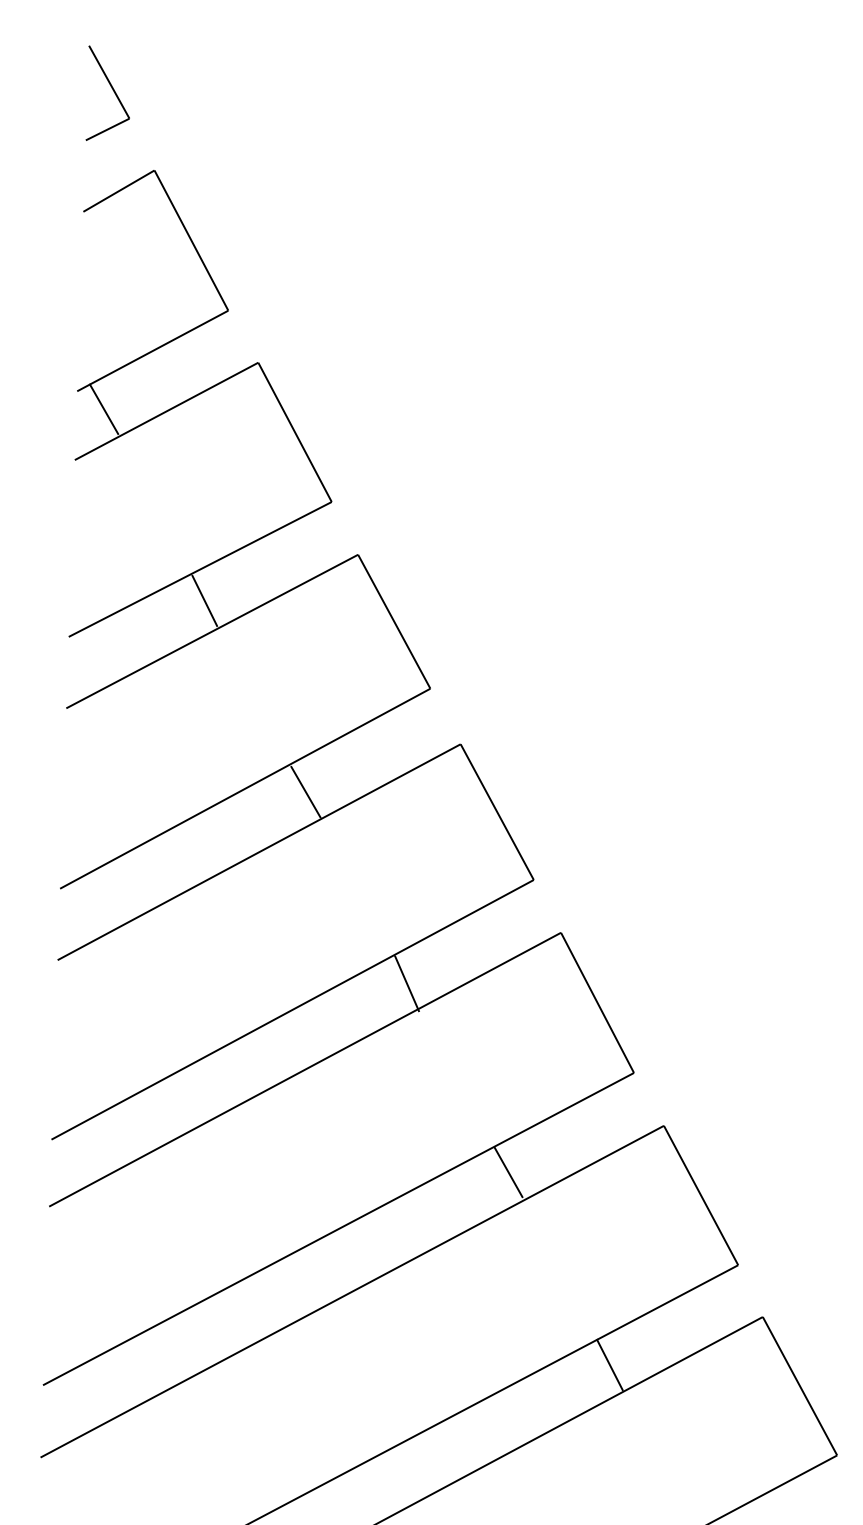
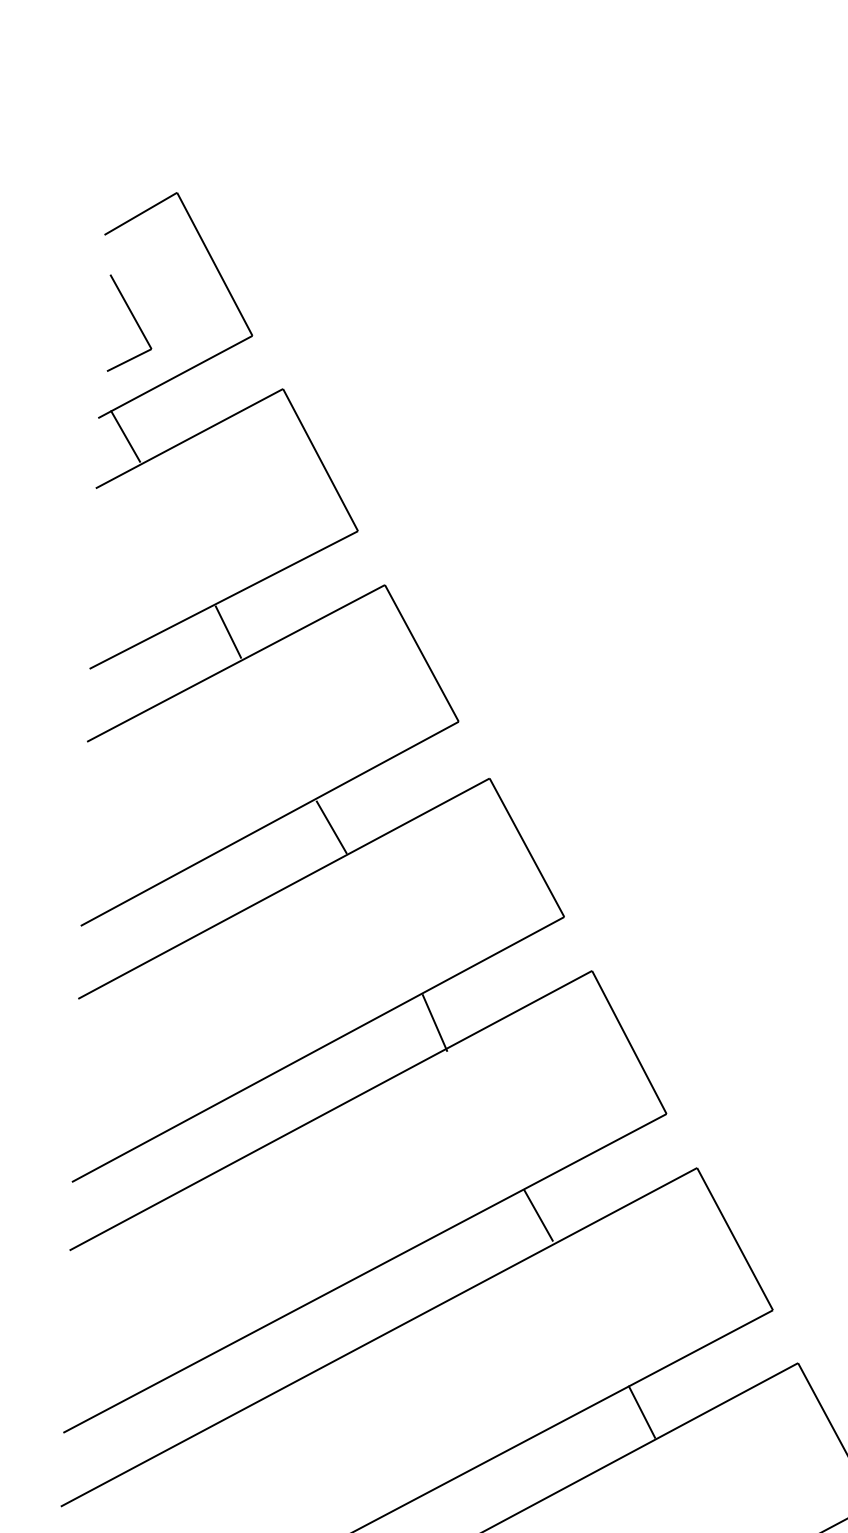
part: (107, 92) -> (129, 322), moved

